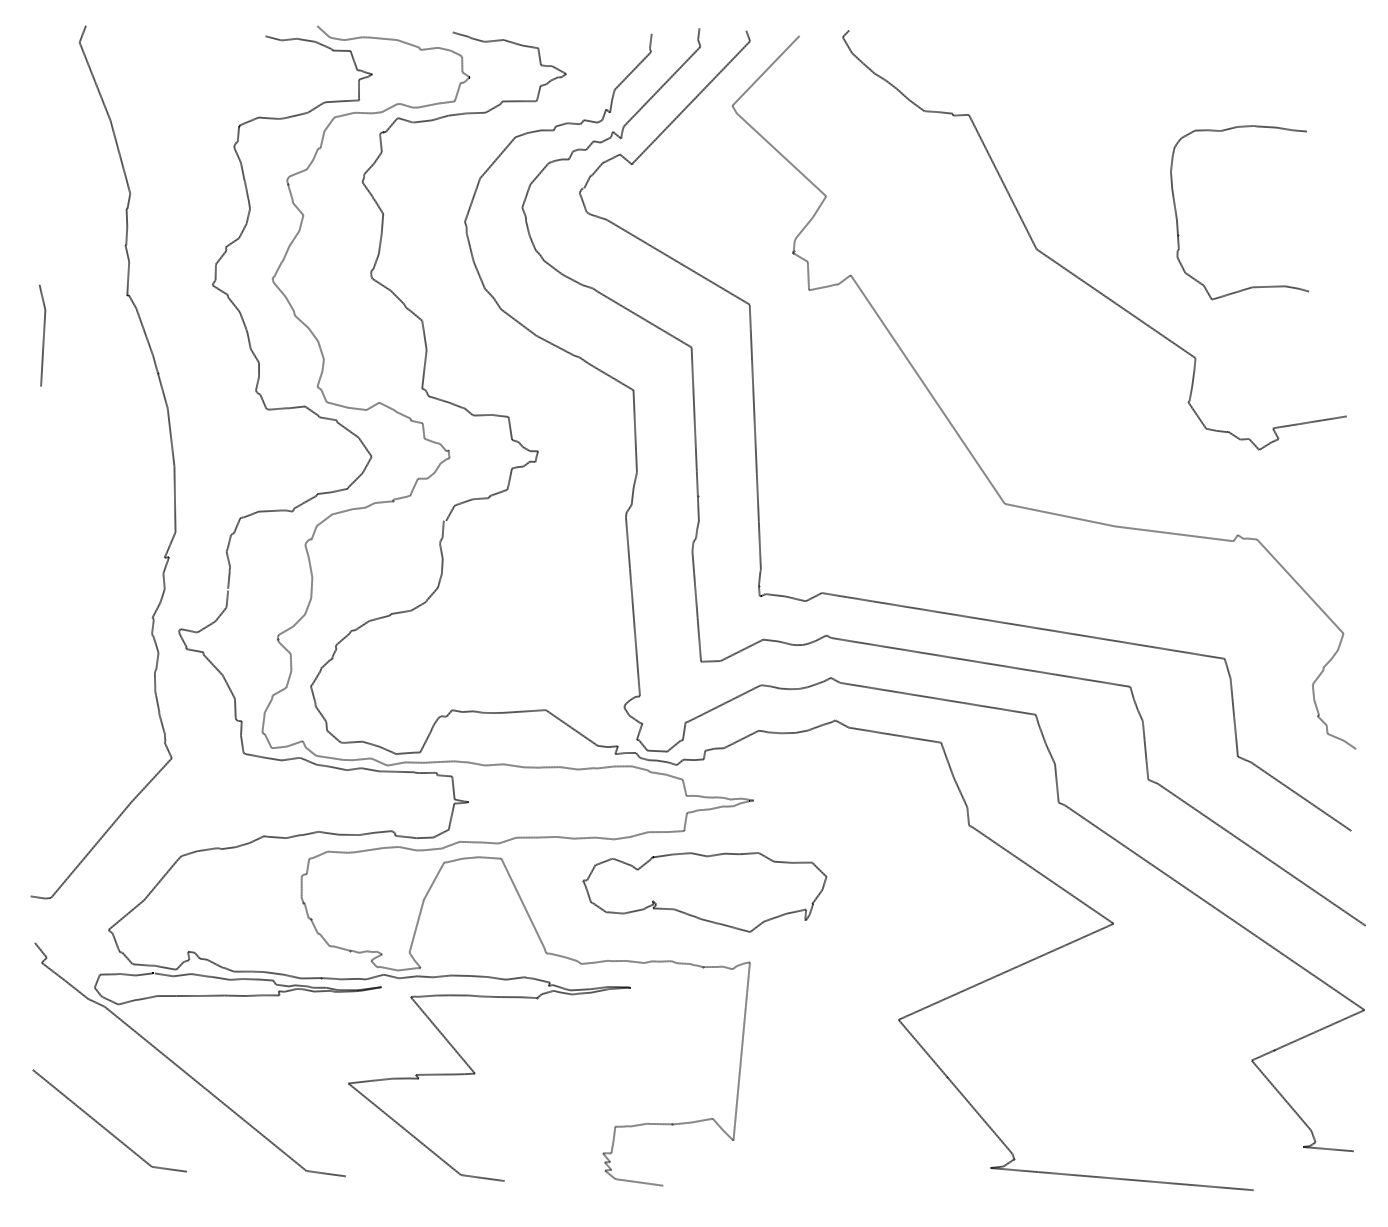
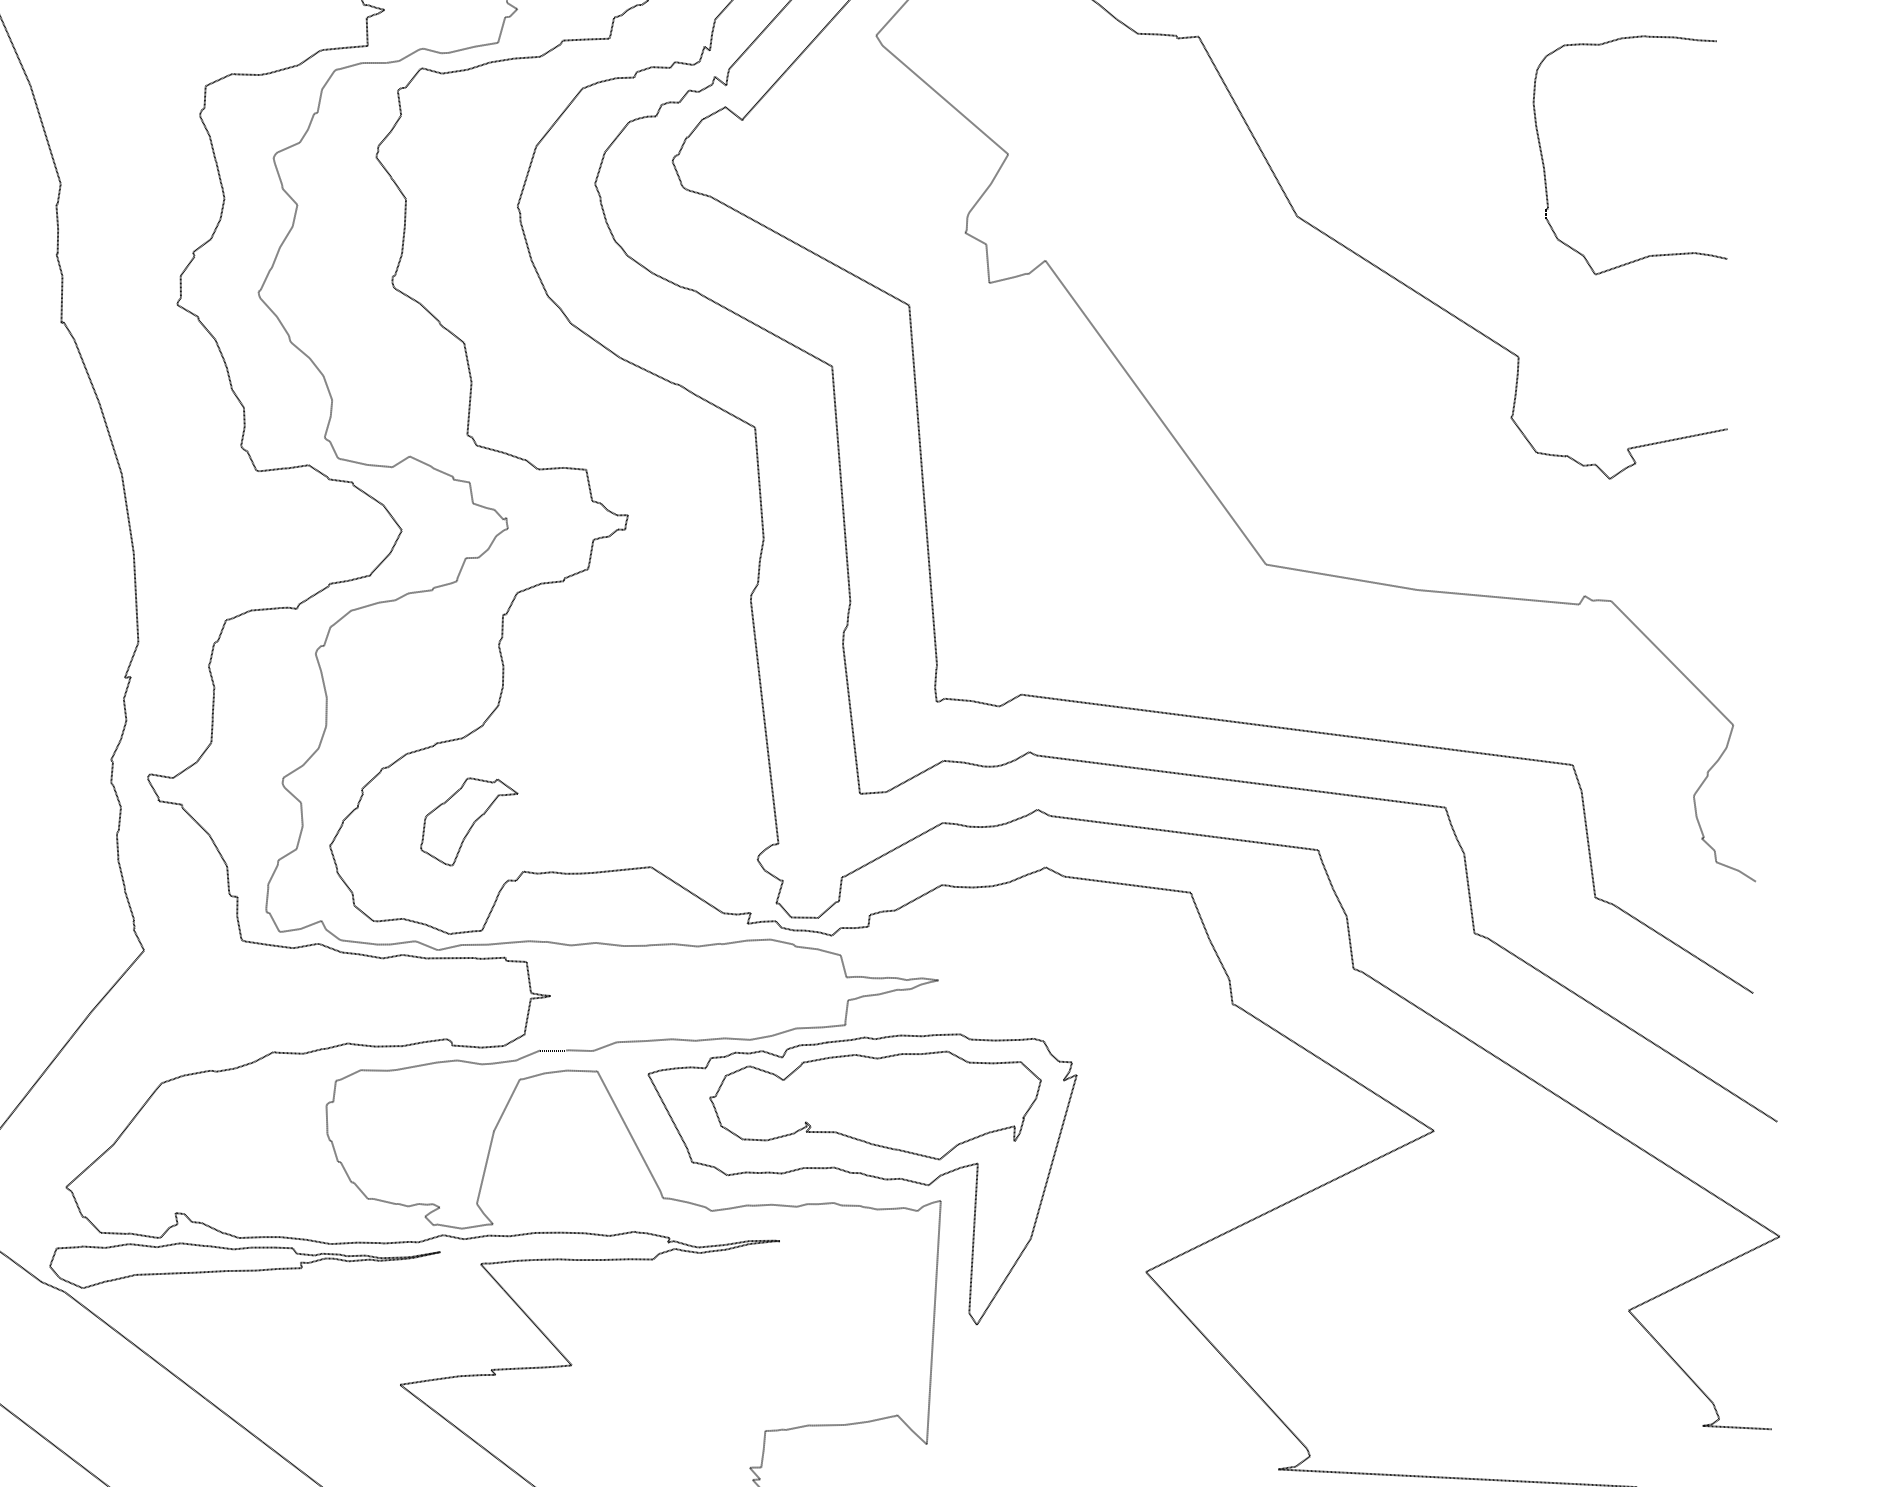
curve: (1177, 215) -> (1544, 161), moved
part: (413, 671) -> (468, 820), added
part: (695, 946) -> (865, 1181), added

